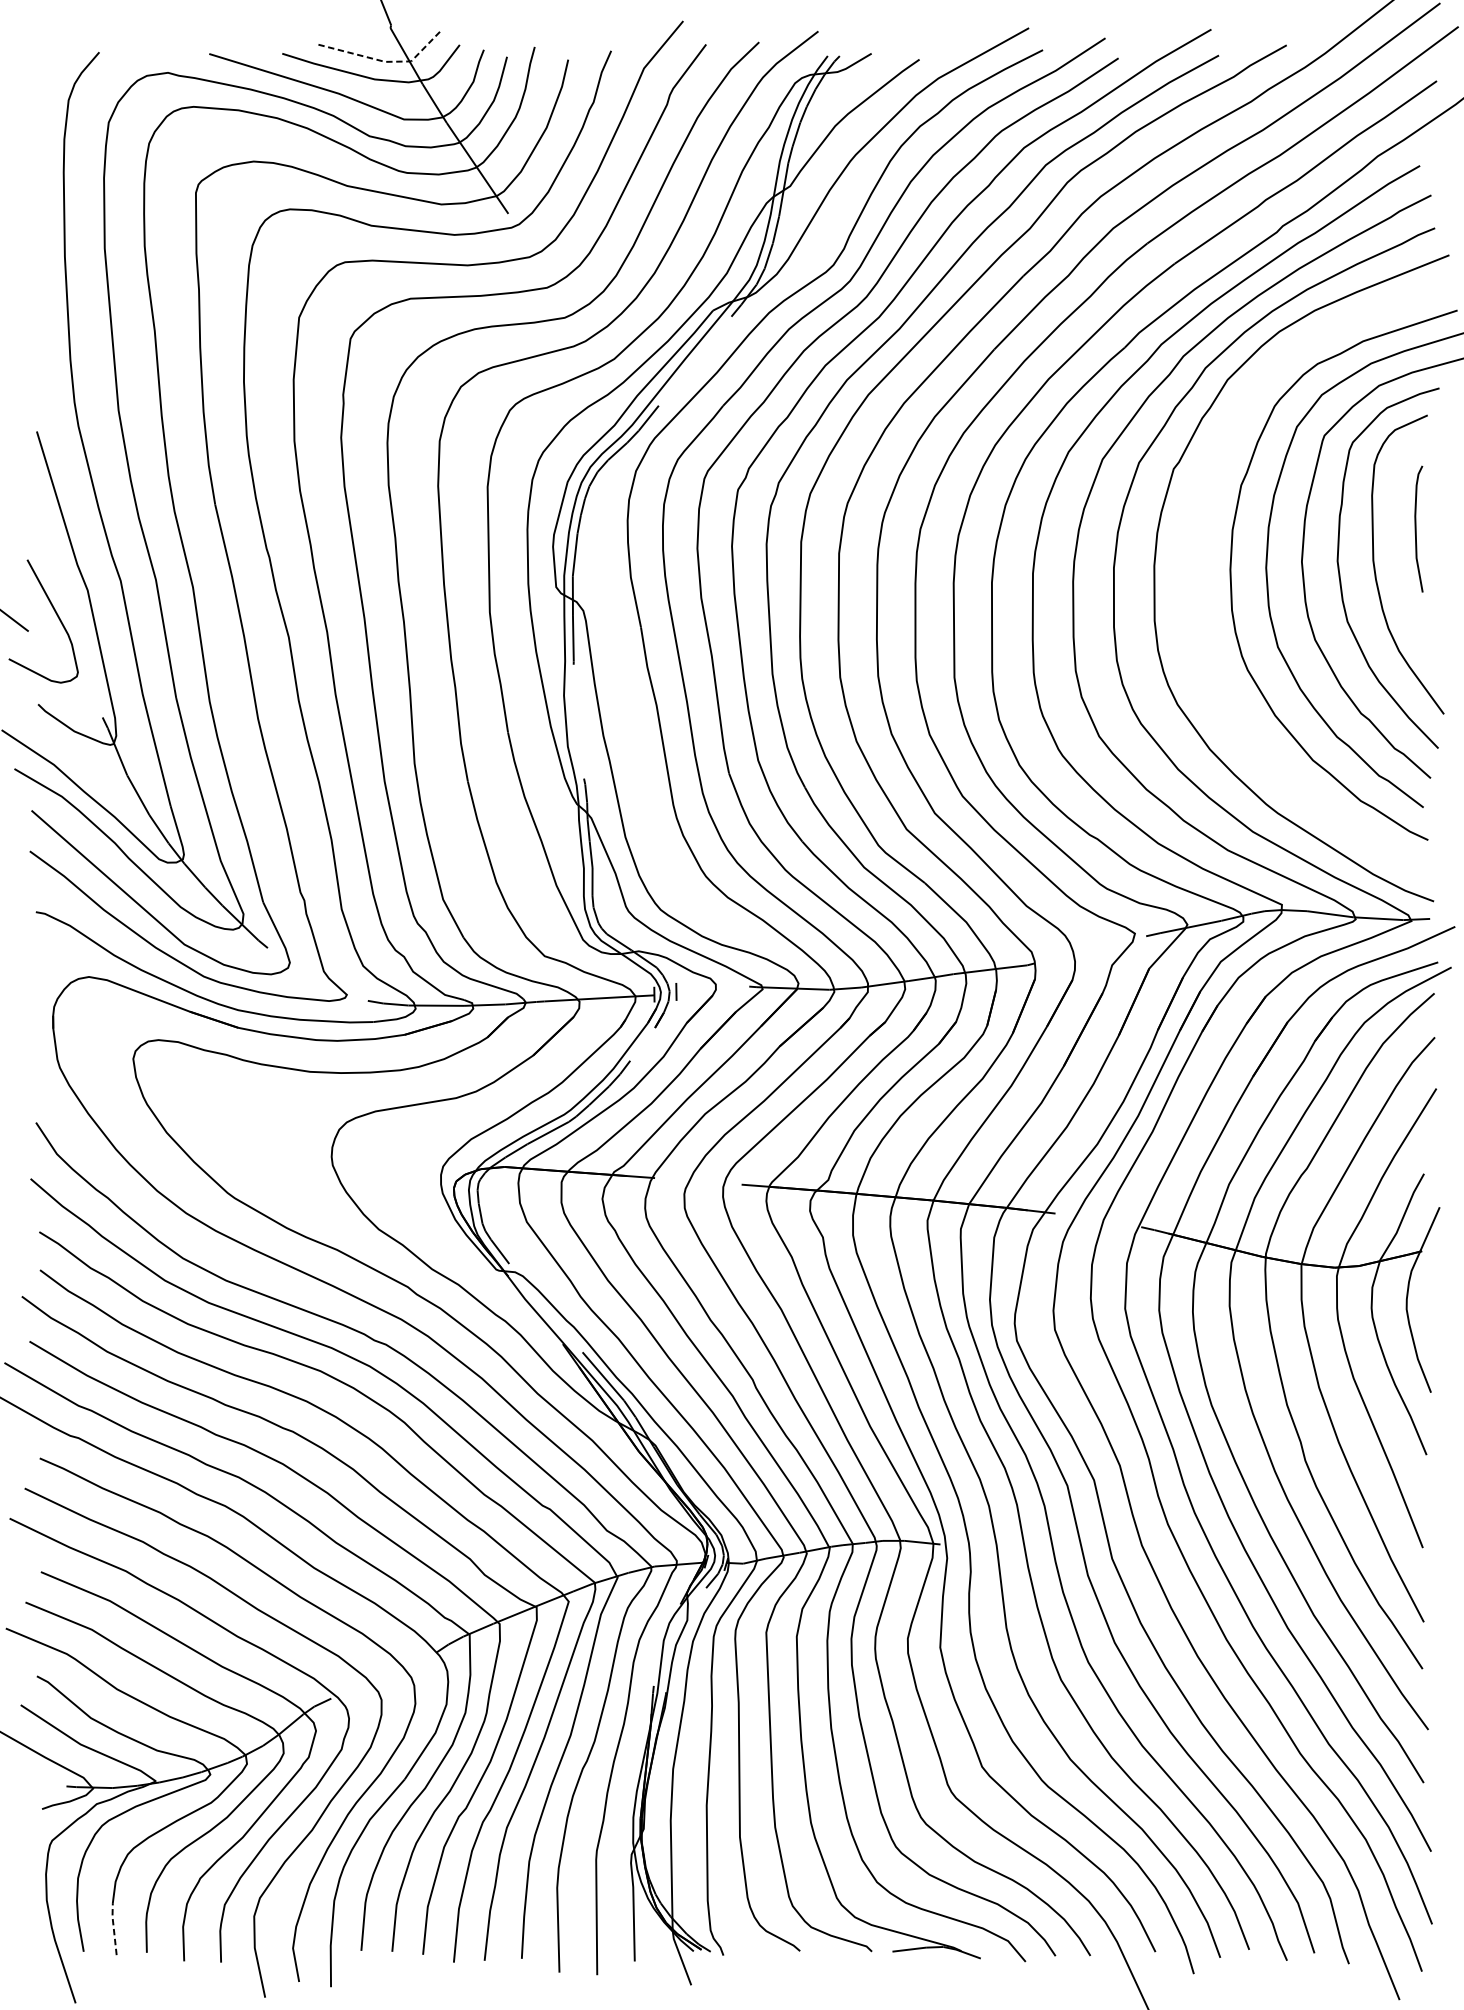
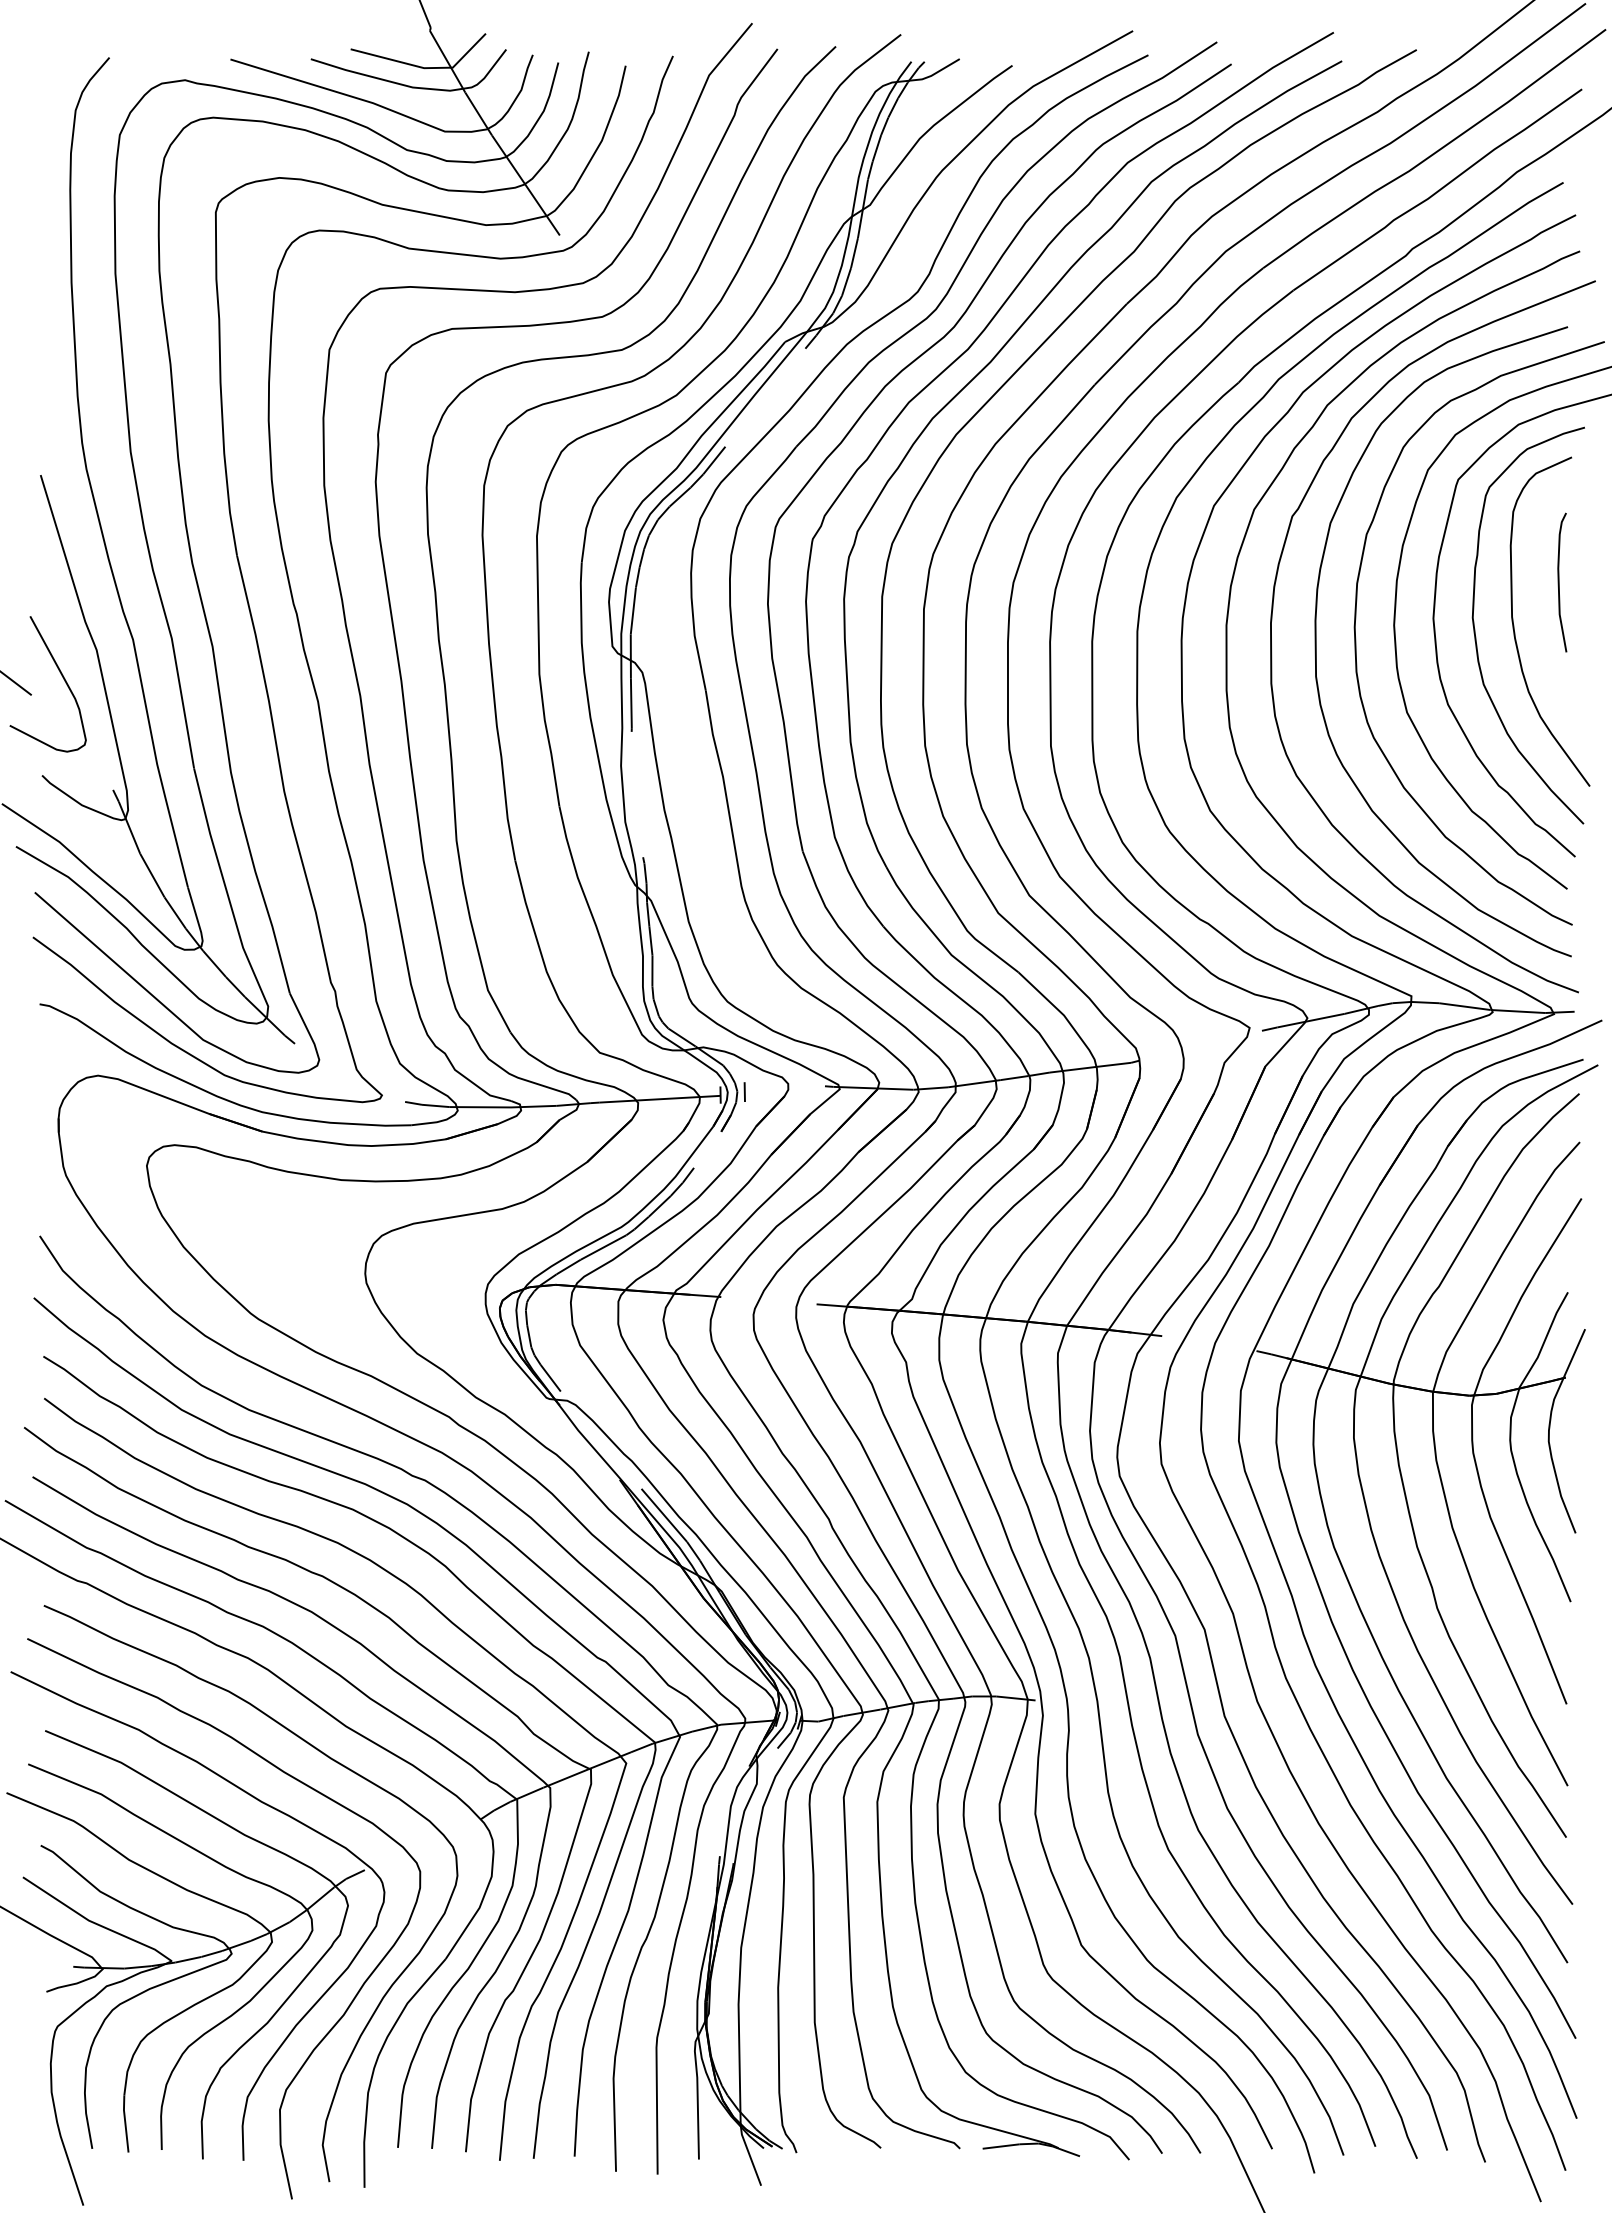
line: (386, 62) -> (425, 68), dashed -> solid
curve: (1195, 582) -> (1316, 641), added
line: (113, 1927) -> (125, 2122), dashed -> solid

